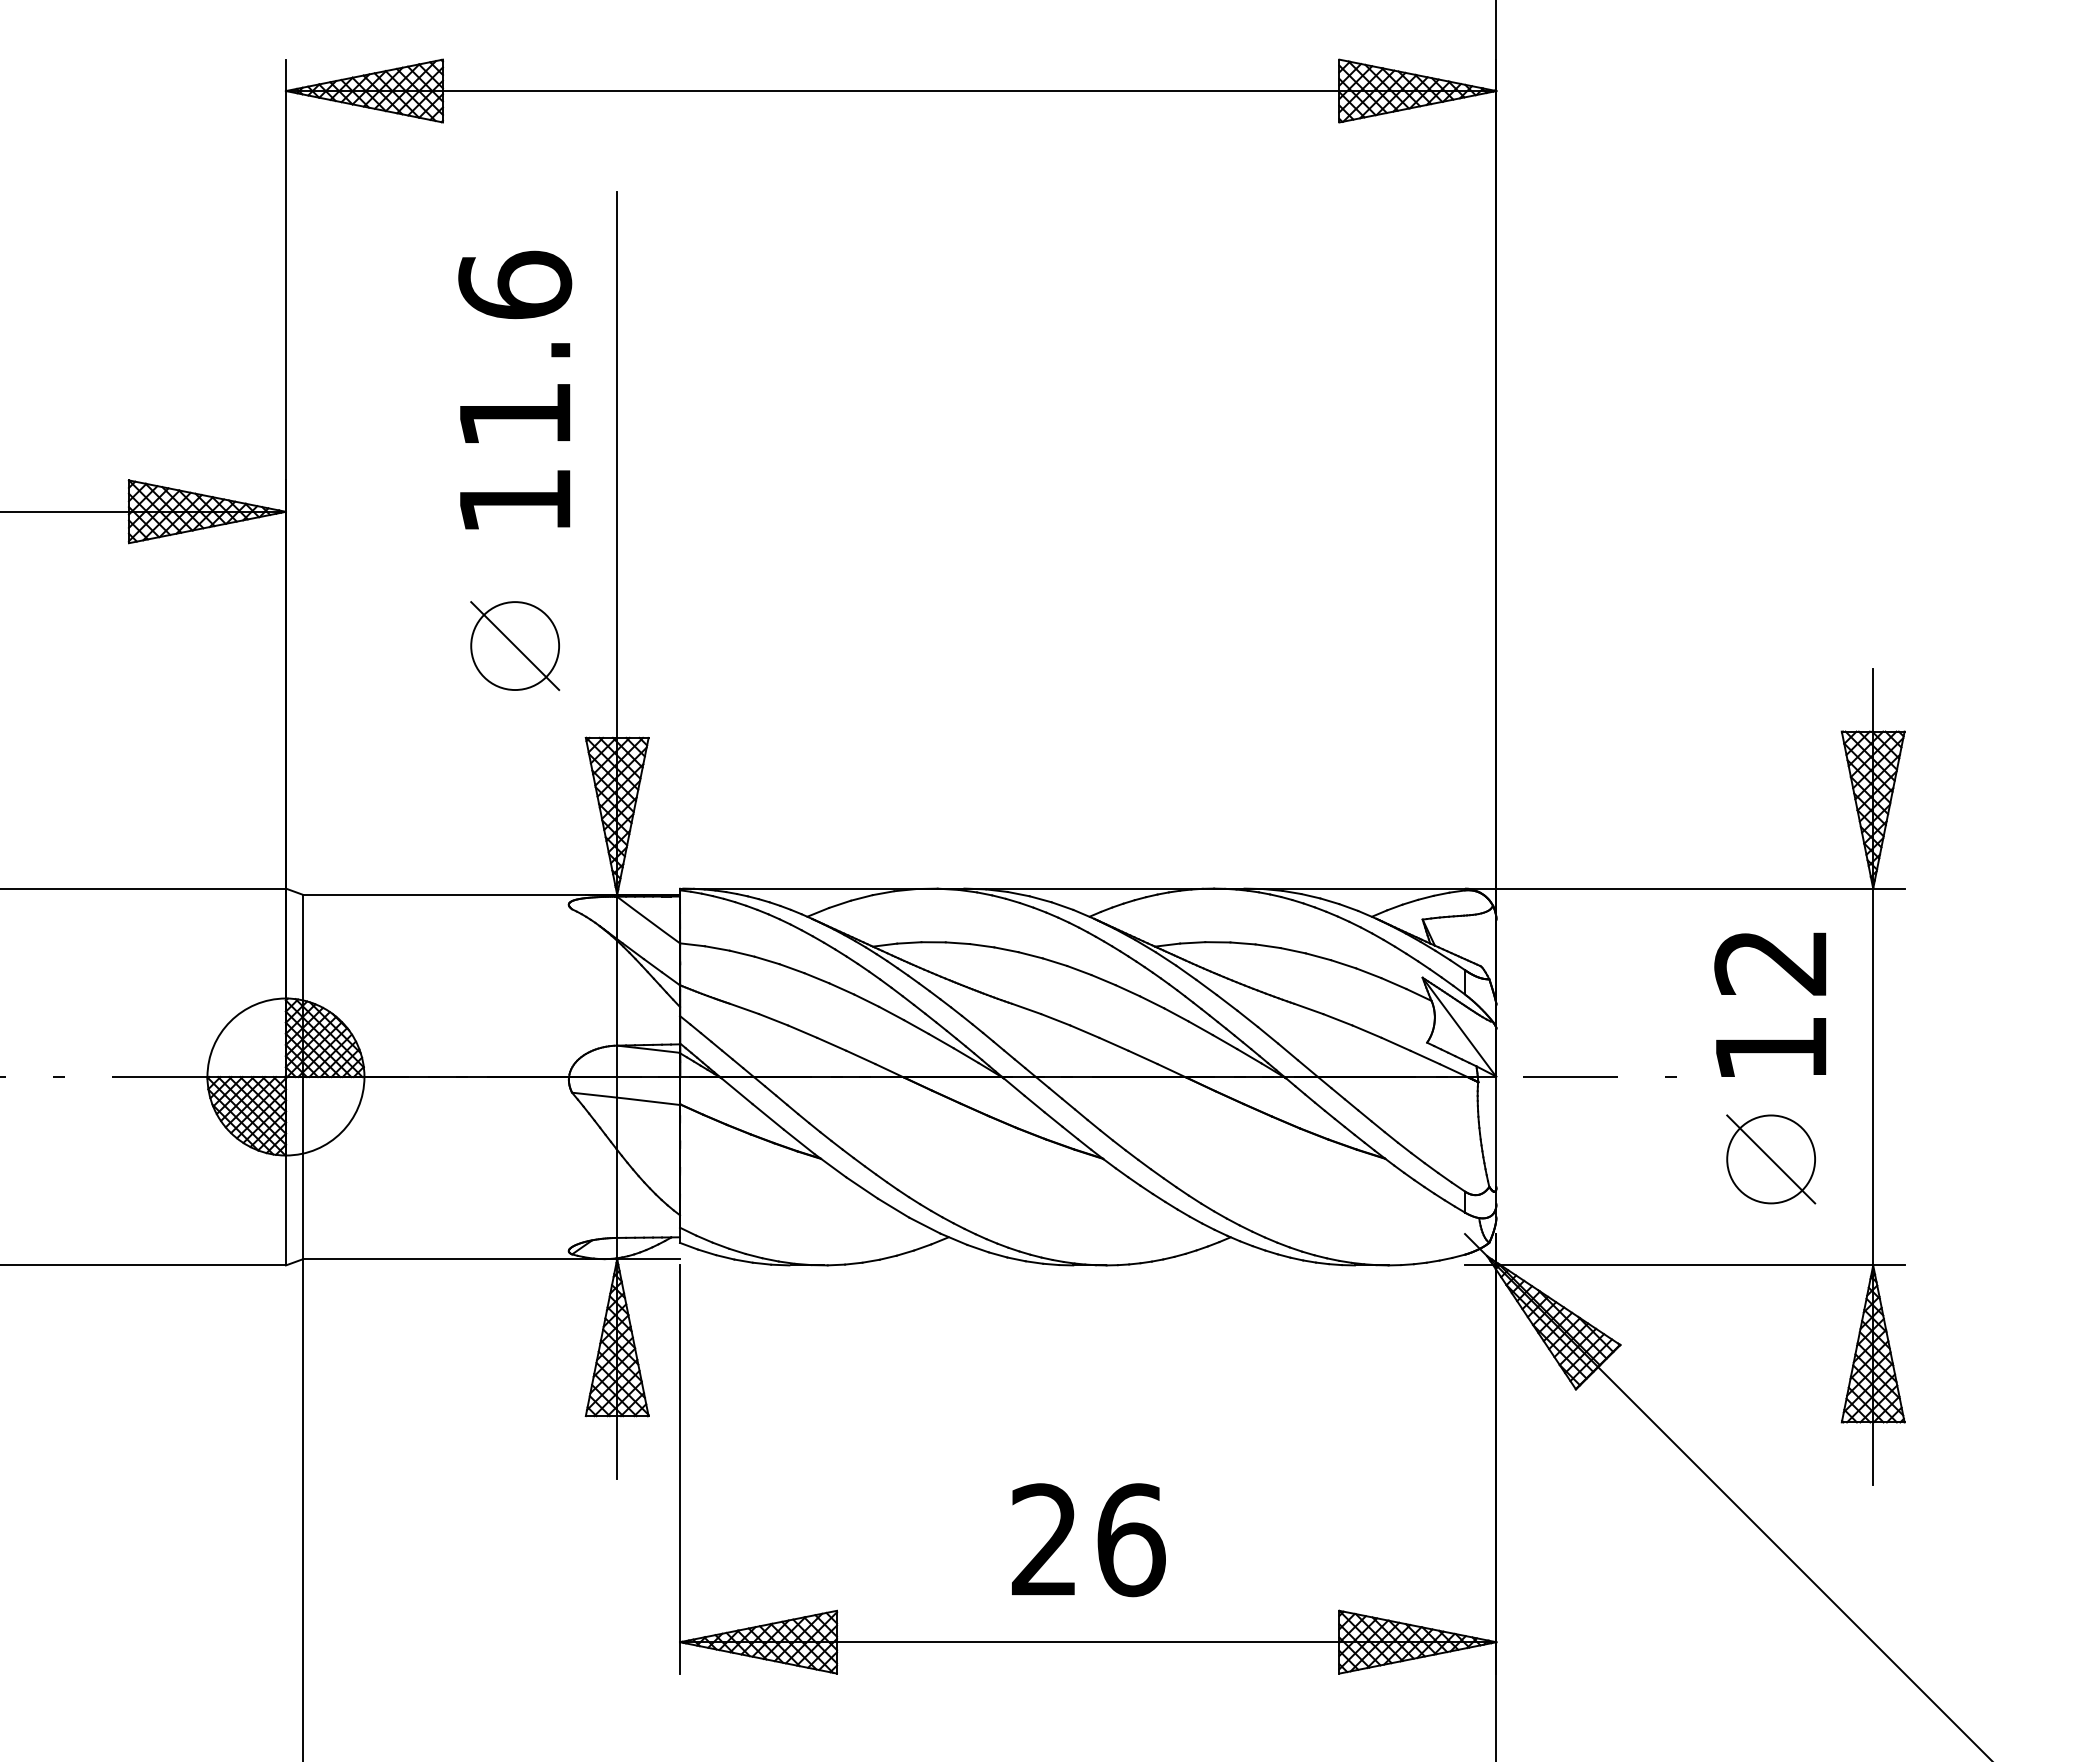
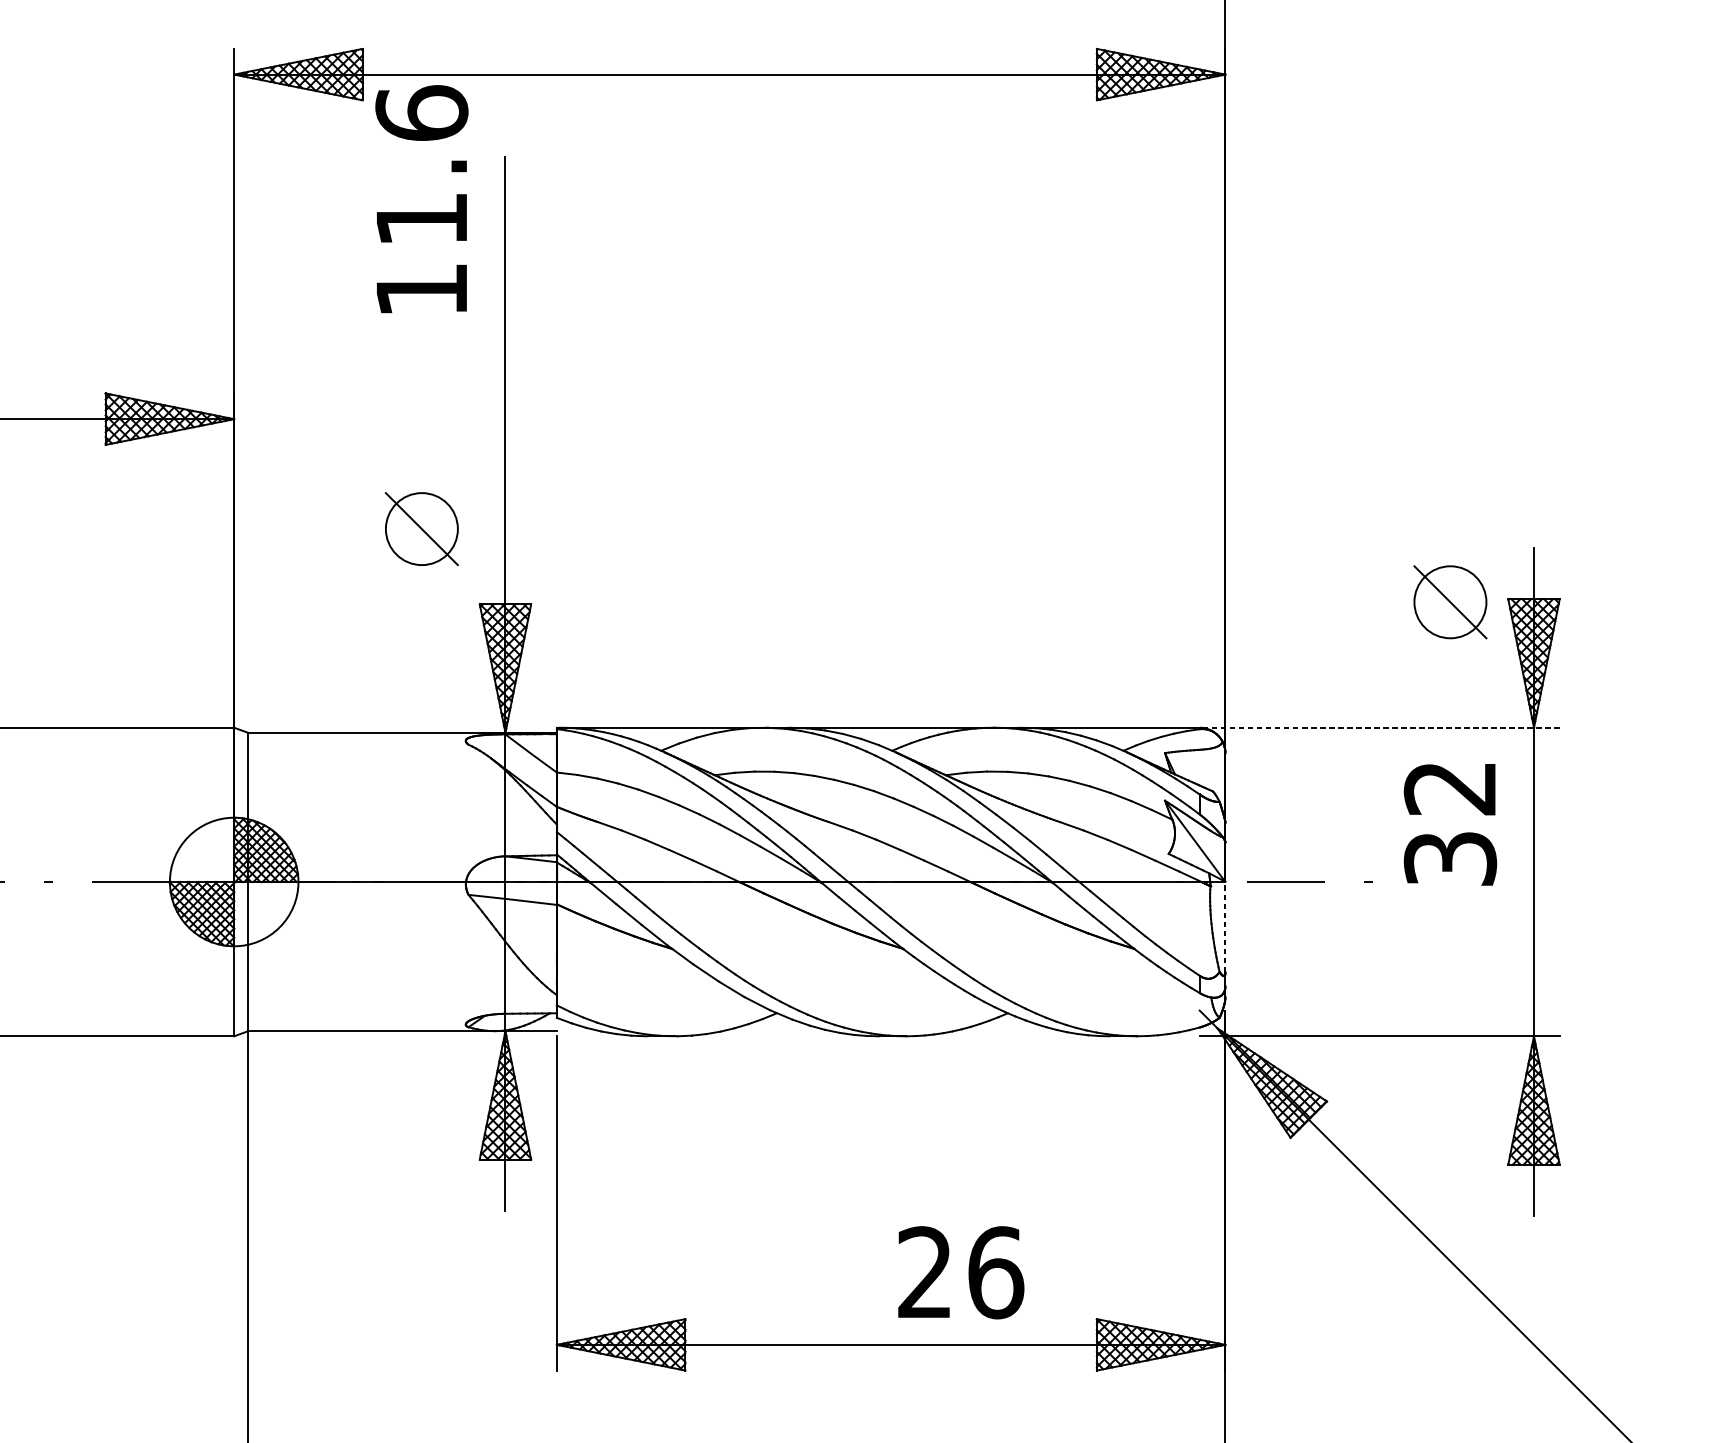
text: (515, 389) -> (422, 198), moved
line: (1684, 888) -> (1379, 727), solid -> dashed
text: (1771, 1048) -> (1450, 858), 12 -> 32
line: (1496, 1131) -> (1225, 926), solid -> dashed
part: (1771, 1159) -> (1450, 602), moved
text: (1088, 1540) -> (961, 1273), moved

